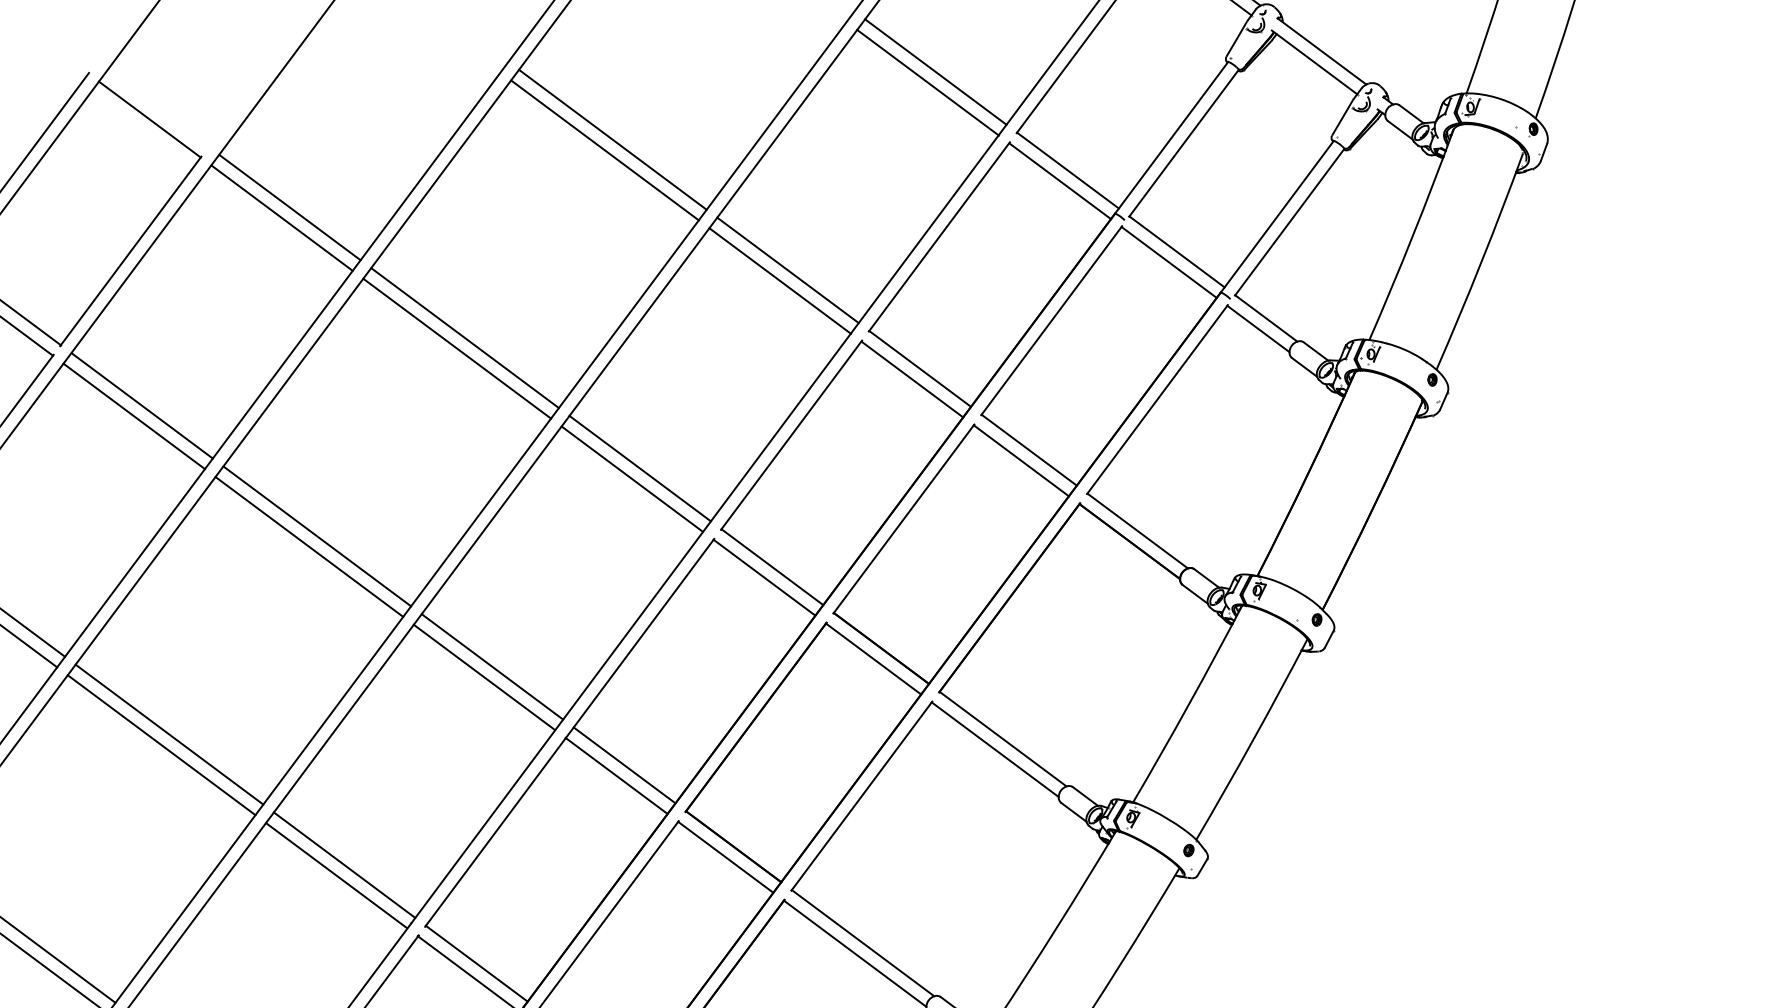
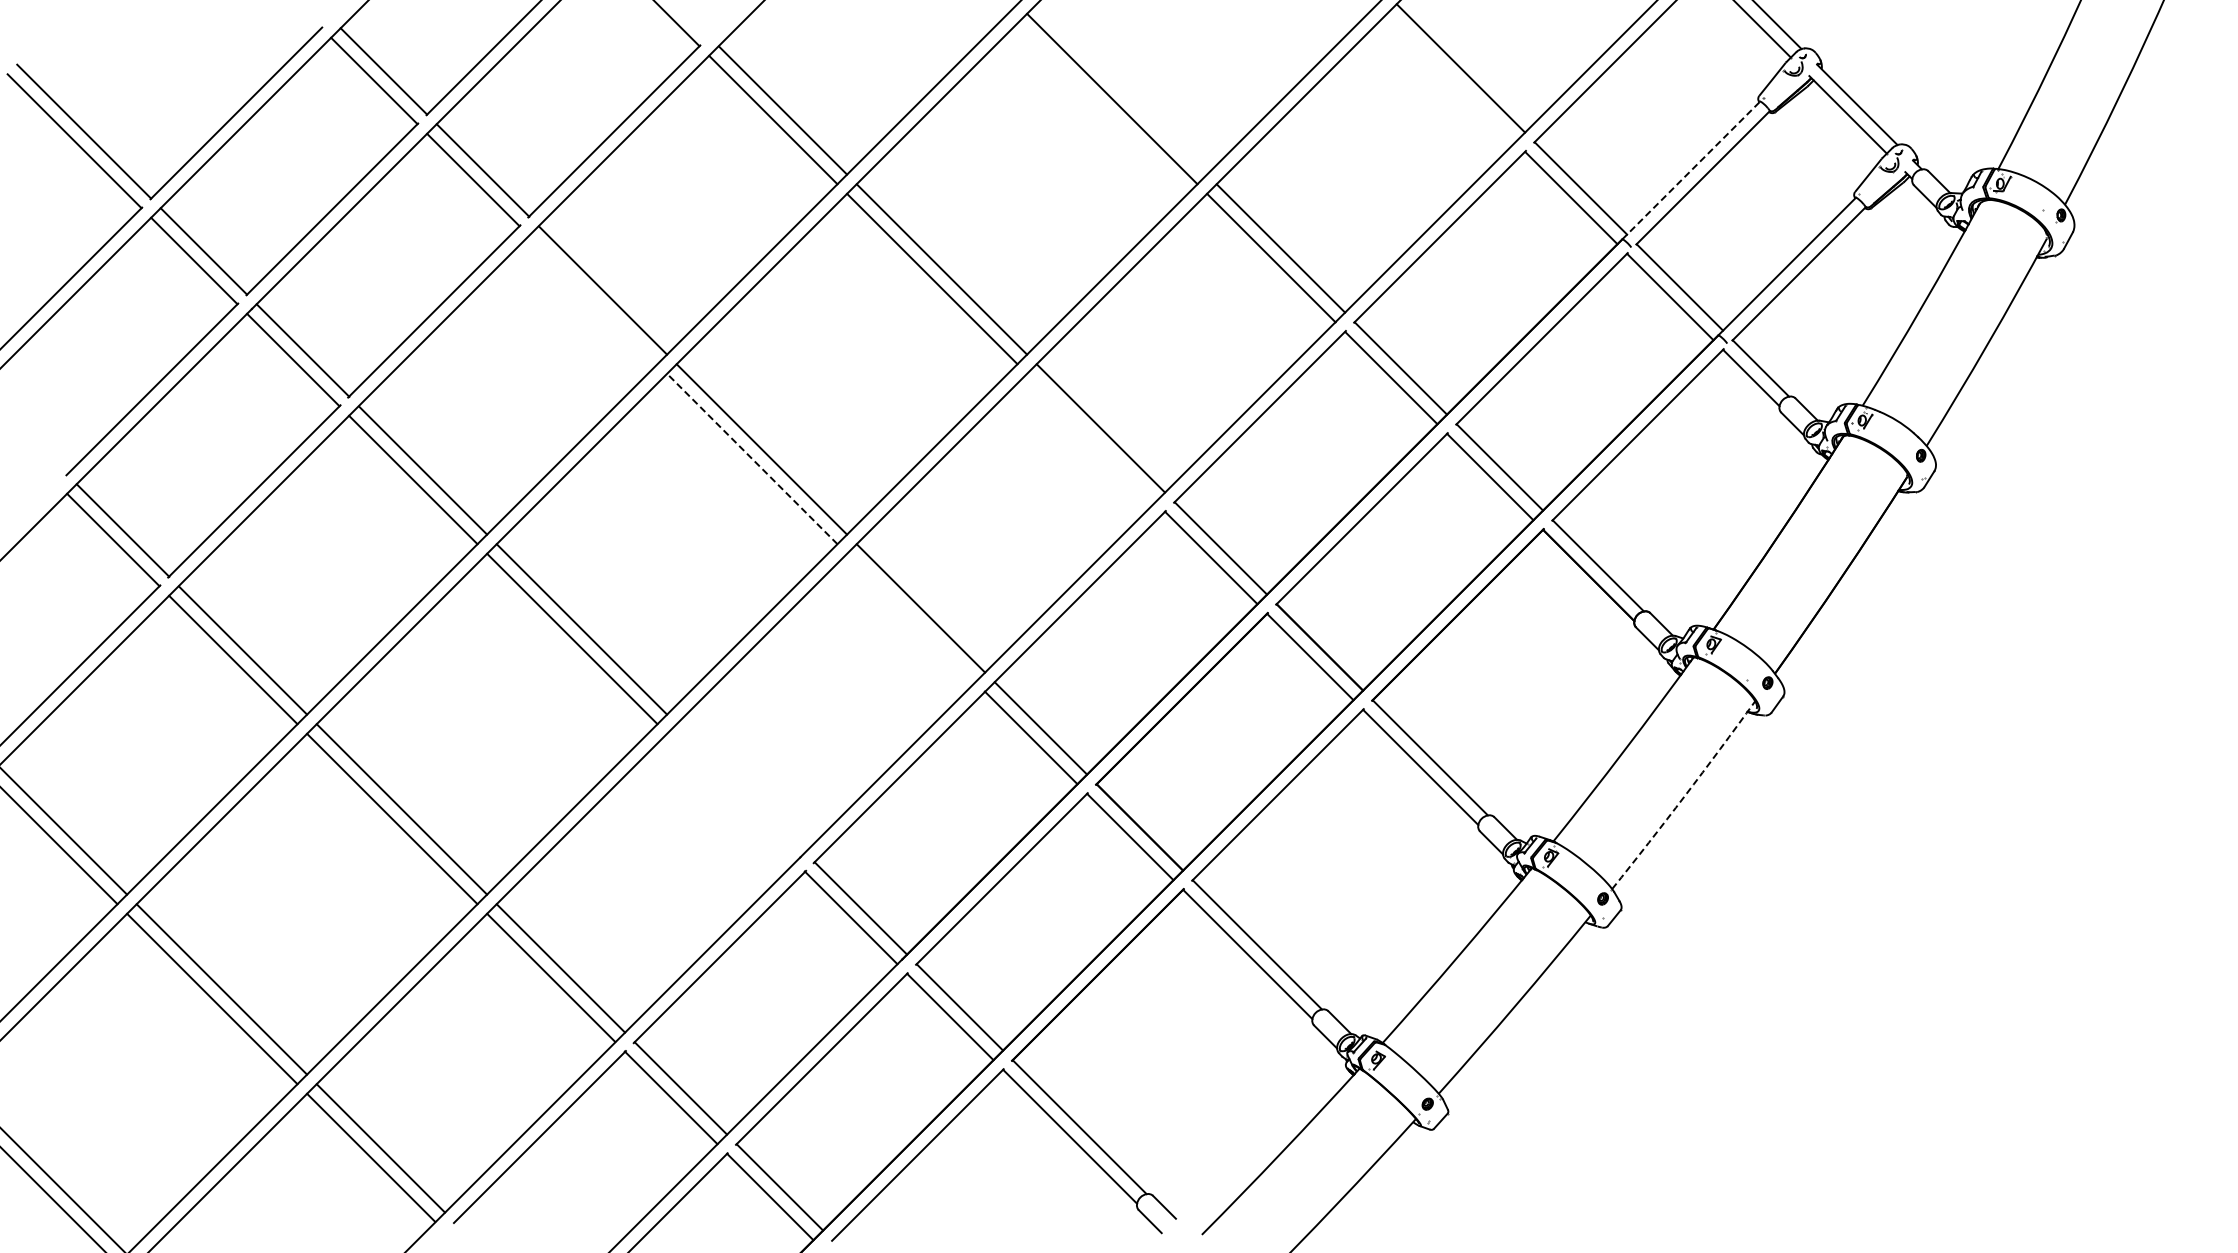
line: (928, 82) -> (1451, 77), removed
line: (1171, 137) -> (1691, 170), solid -> dashed
line: (612, 139) -> (1121, 89), removed
line: (134, 415) -> (593, 299), removed
line: (632, 478) -> (1091, 437), removed
line: (308, 546) -> (751, 458), solid -> dashed
line: (484, 676) -> (911, 617), removed
line: (1252, 740) -> (1684, 796), solid -> dashed
line: (344, 865) -> (740, 788), removed
line: (336, 875) -> (731, 797), removed

